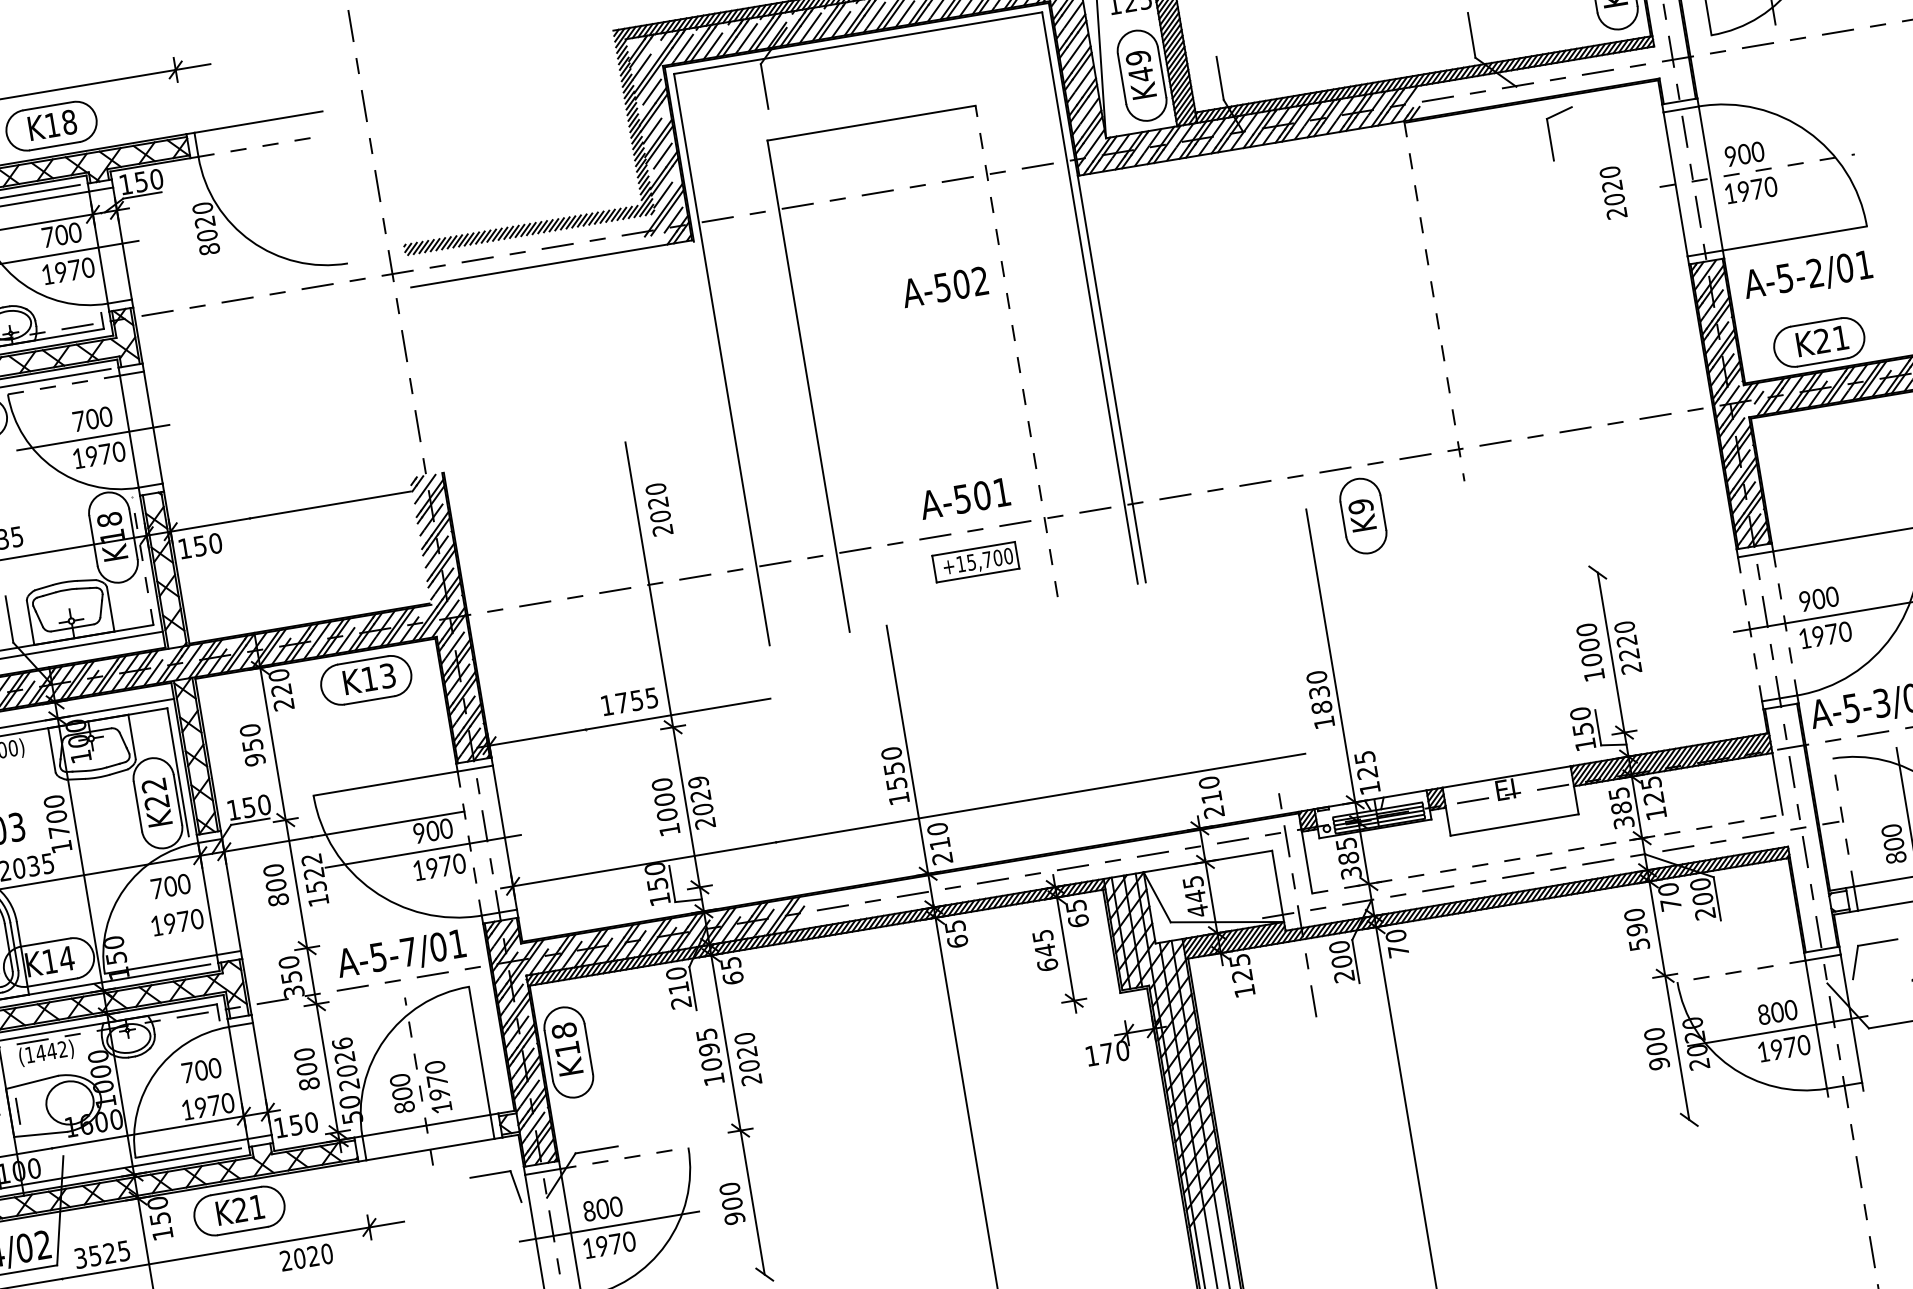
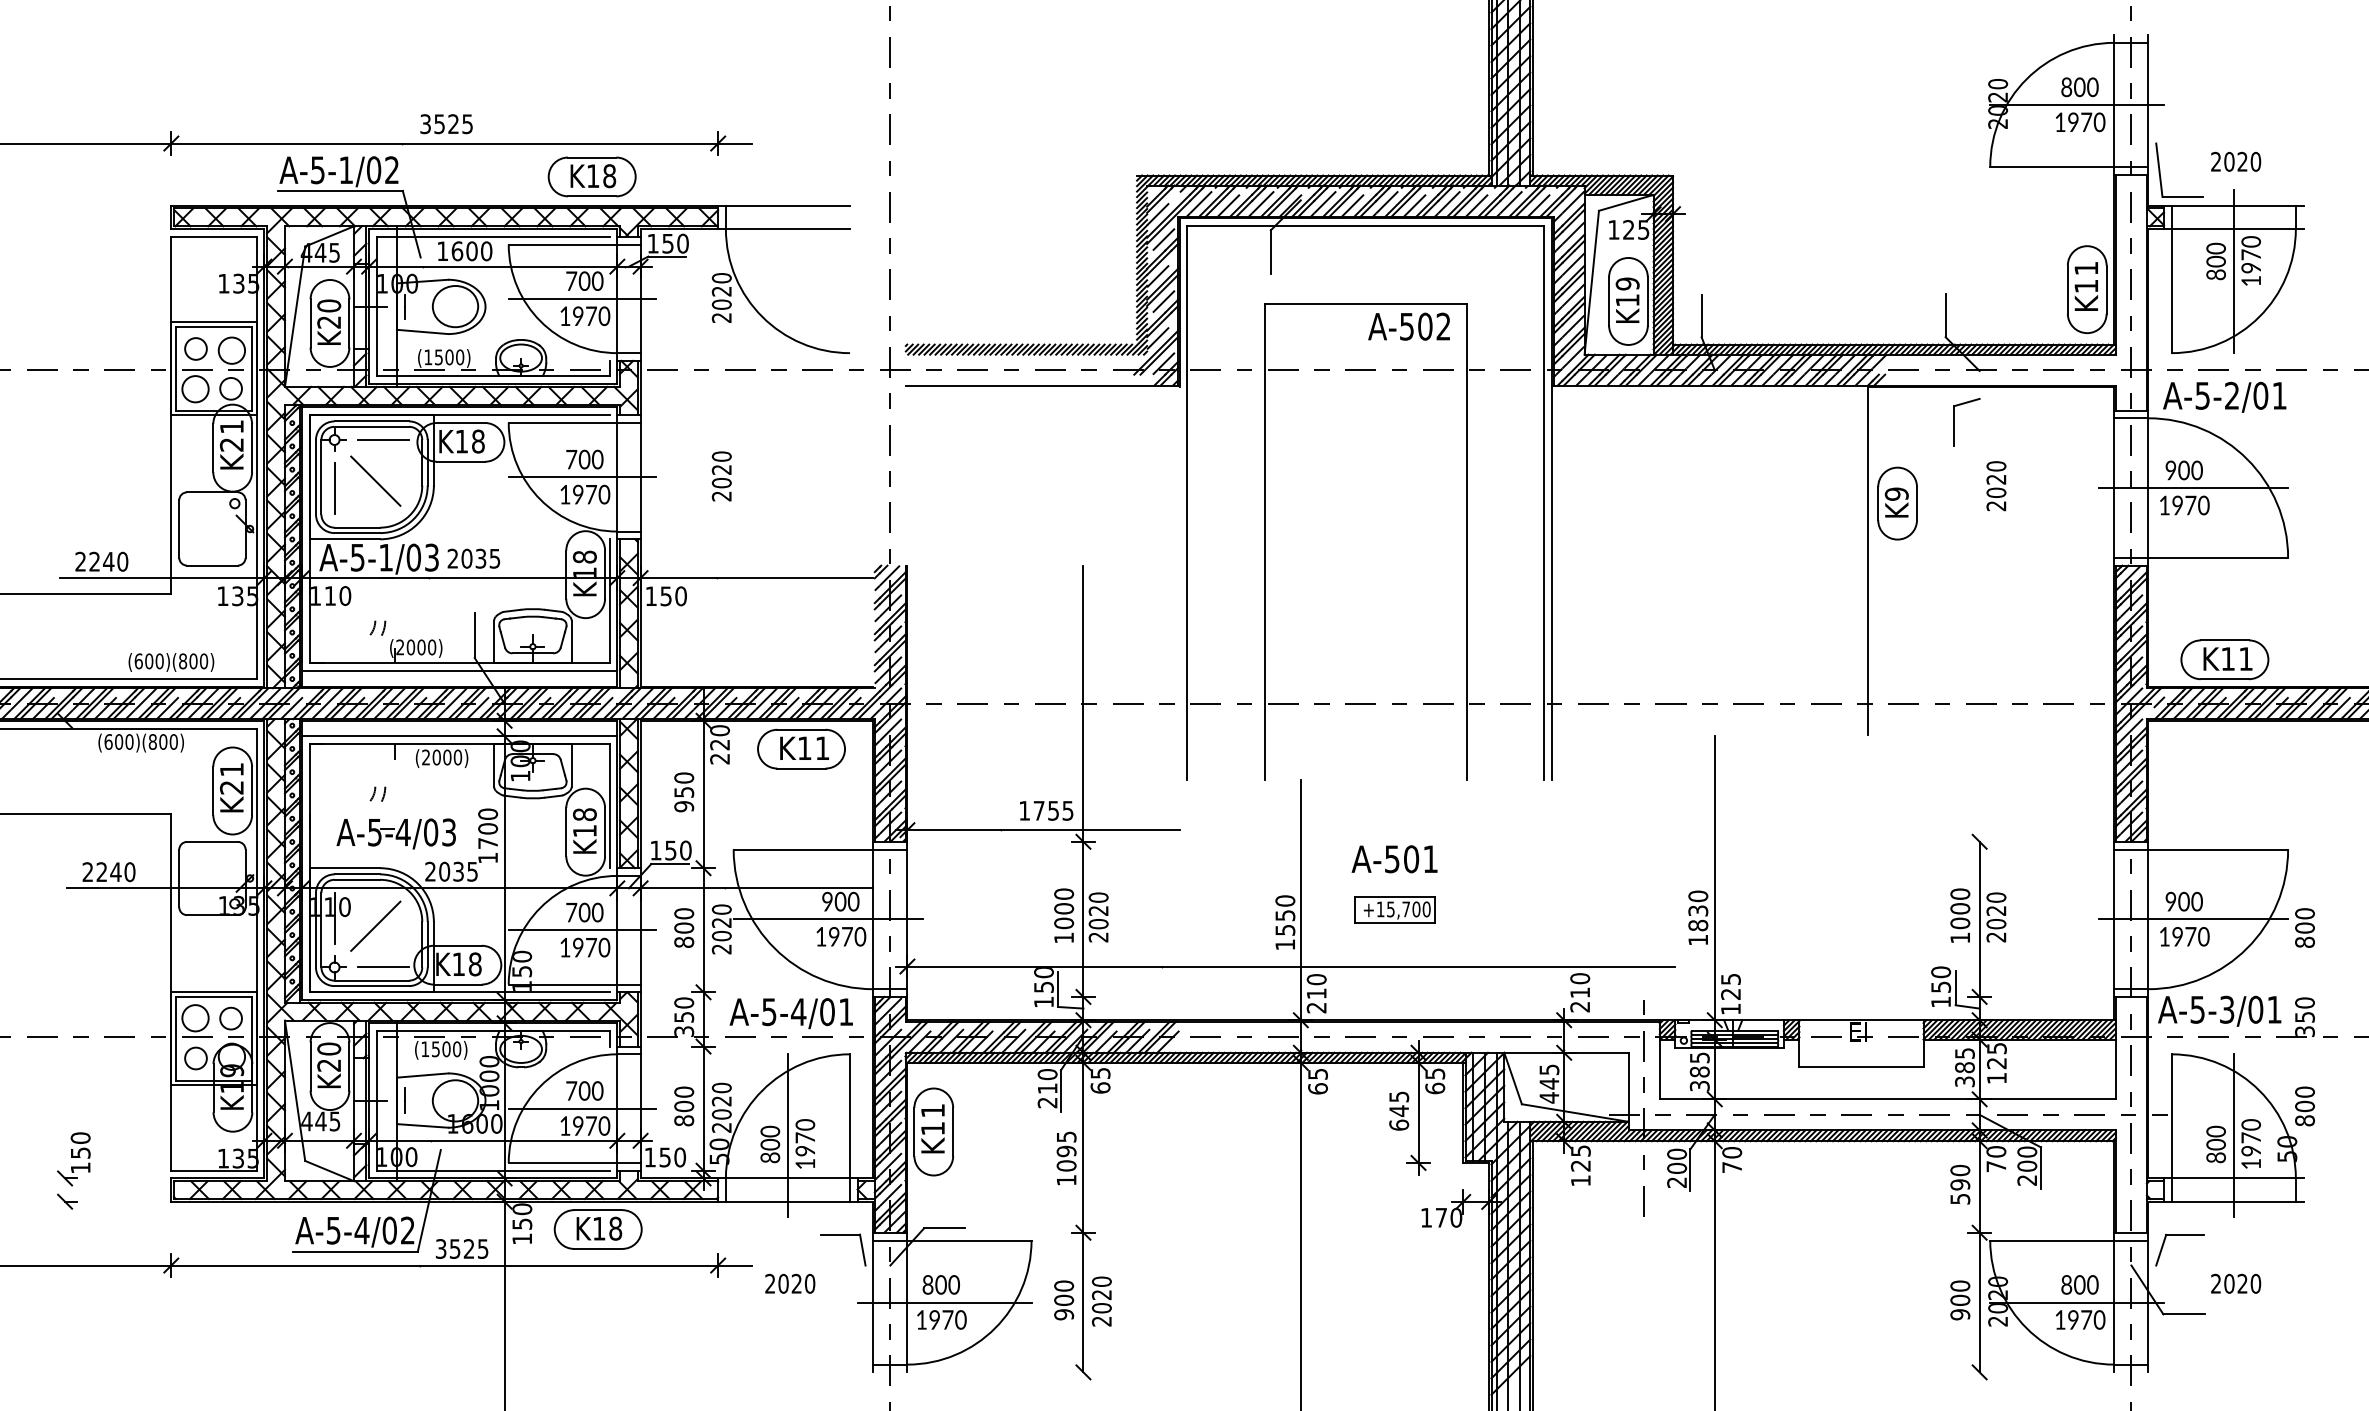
text: (1140, 74) -> (1627, 300), K49 -> K19
part: (1549, 135) -> (1954, 422), moved
line: (263, 146) -> (788, 229), dashed -> solid
line: (1757, 171) -> (2193, 488), dashed -> solid
text: (1613, 193) -> (1996, 486), moved
text: (209, 248) -> (721, 317), 8020 -> 2020
text: (1807, 275) -> (2224, 396), moved
text: (944, 287) -> (1408, 326), moved
line: (1434, 301) -> (1868, 560), dashed -> solid
text: (1821, 340) -> (2227, 658), K21 -> K11
line: (1016, 351) -> (1466, 541), dashed -> solid
line: (63, 384) -> (562, 422), dashed -> solid
text: (964, 498) -> (1394, 859), moved
text: (659, 509) -> (721, 476), moved
part: (1363, 516) -> (1897, 503), moved
line: (142, 560) -> (609, 600), dashed -> solid
part: (975, 561) -> (1394, 909), moved
line: (1785, 623) -> (2148, 919), dashed -> solid
line: (1750, 629) -> (2114, 919), dashed -> solid
text: (1629, 654) -> (1996, 924), 2220 -> 2020
text: (387, 676) -> (822, 748), K13 -> K11
text: (698, 782) -> (1098, 897), 2029 -> 2020
text: (155, 793) -> (584, 822), K22 -> K18
line: (1842, 821) -> (2171, 1115), dashed -> solid
line: (469, 843) -> (873, 919), dashed -> solid
line: (1548, 854) -> (1888, 1099), dashed -> solid
text: (314, 880) -> (721, 929), 1522 -> 2020
line: (171, 905) -> (582, 930), added
text: (408, 951) -> (798, 1011), A-5-7/01 -> A-5-4/01
text: (67, 958) -> (475, 964), K14 -> K18
line: (1740, 971) -> (2051, 1240), dashed -> solid
text: (563, 1030) -> (932, 1110), K18 -> K11
text: (342, 1043) -> (721, 1087), 2026 -> 2020
text: (51, 1051) -> (446, 1049), (1442) -> (1500)
text: (747, 1059) -> (1101, 1301), moved
line: (418, 1081) -> (787, 1135), dashed -> solid
line: (202, 1088) -> (582, 1108), added
line: (624, 1158) -> (969, 1240), dashed -> solid
text: (248, 1208) -> (607, 1228), K21 -> K18
text: (306, 1257) -> (790, 1283), moved

